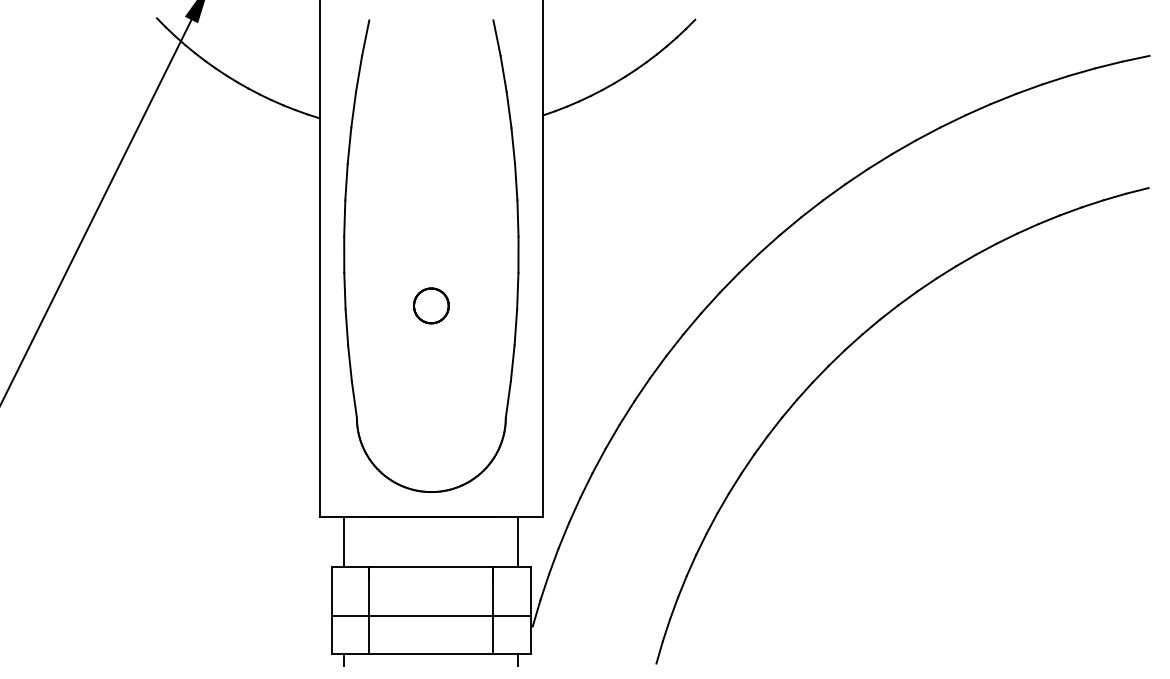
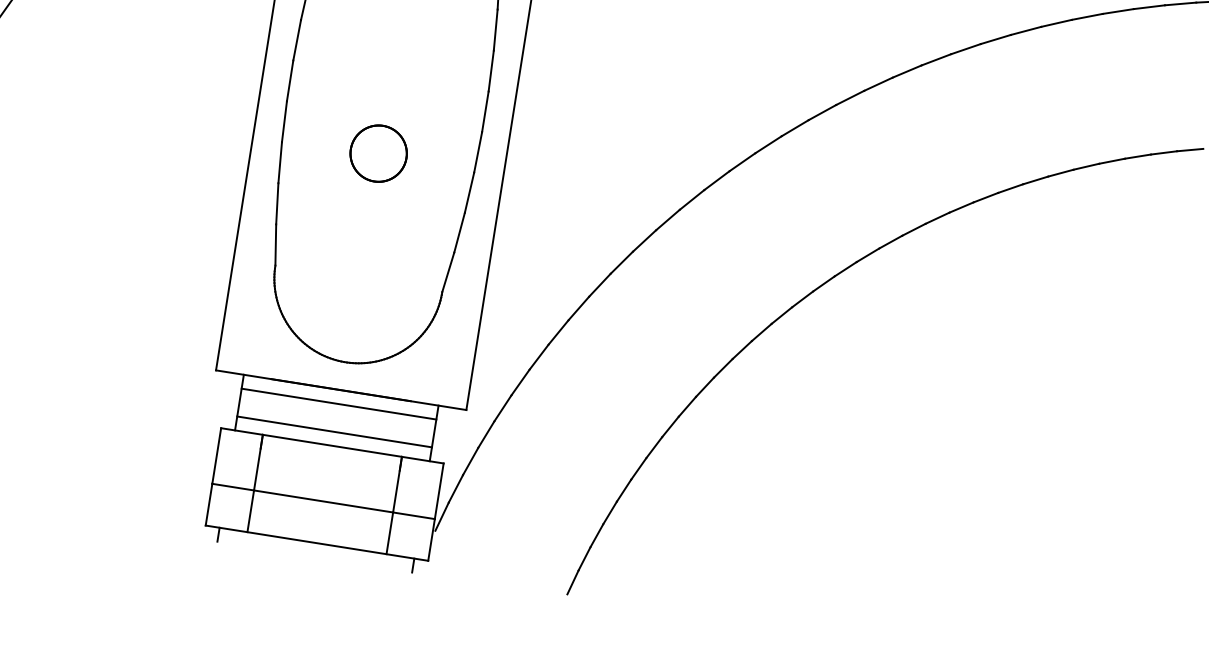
part: (431, 305) -> (378, 153), size x1.43
line: (431, 529) -> (339, 404), added
line: (431, 554) -> (334, 432), added

